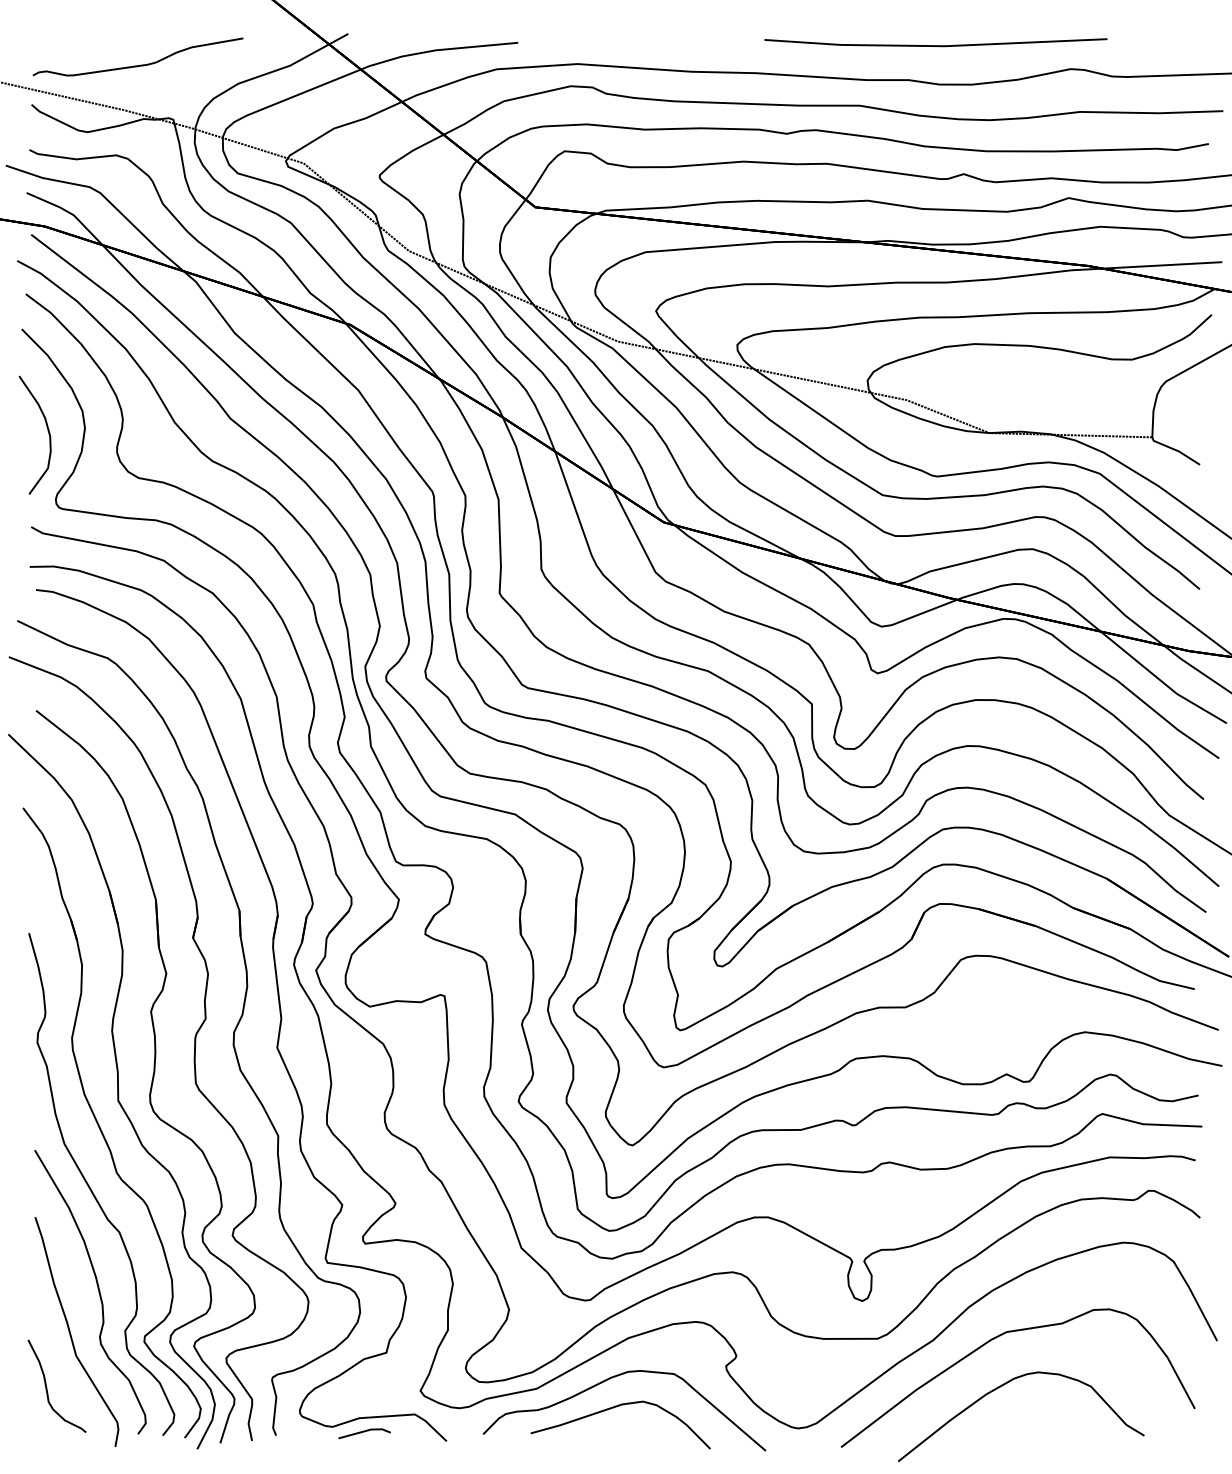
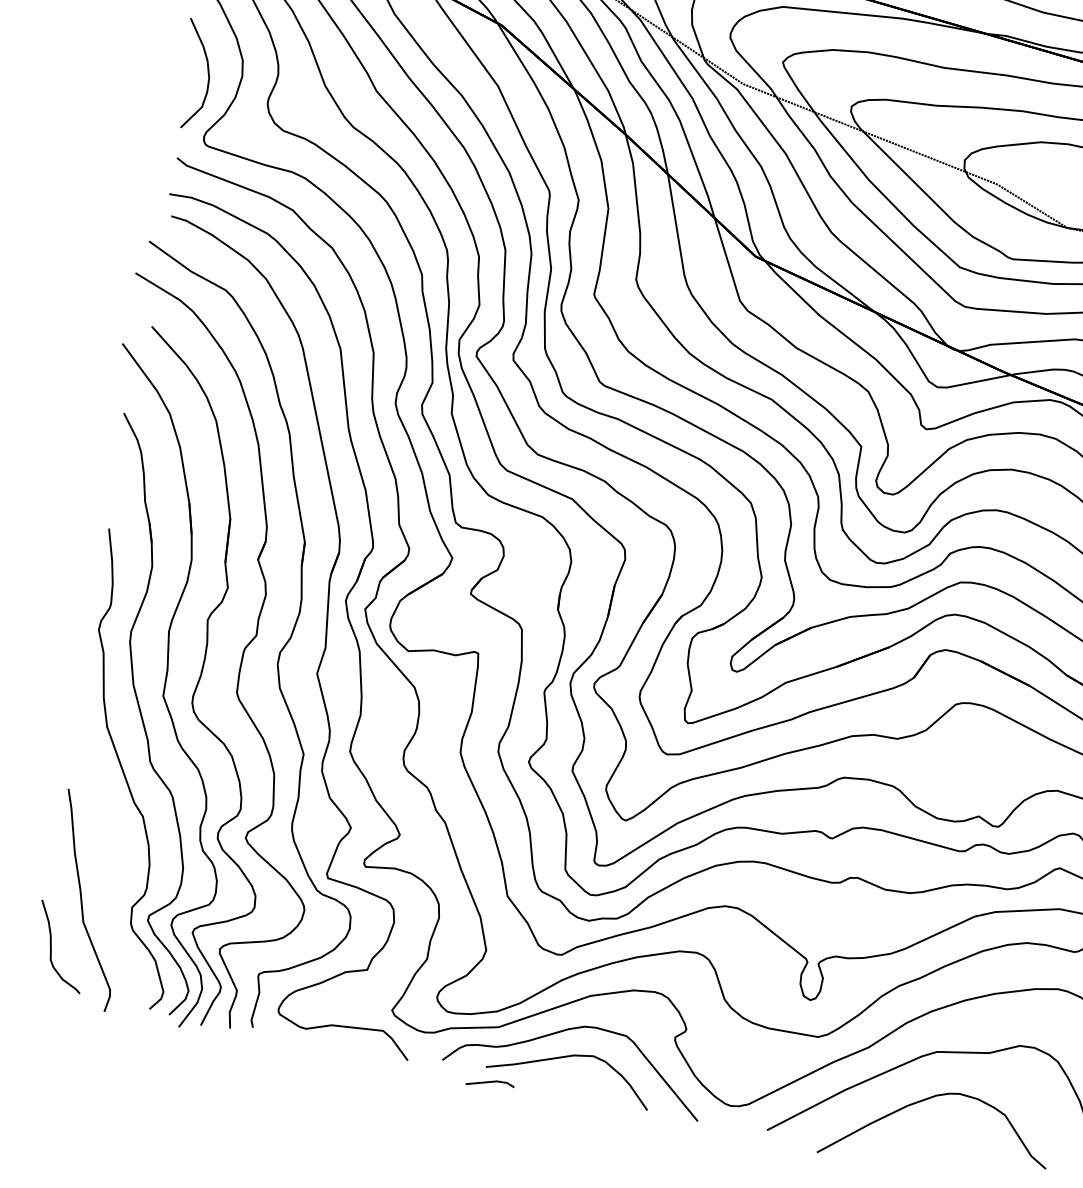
part: (98, 1292) -> (114, 868), removed
line: (364, 1432) -> (490, 1082), moved

